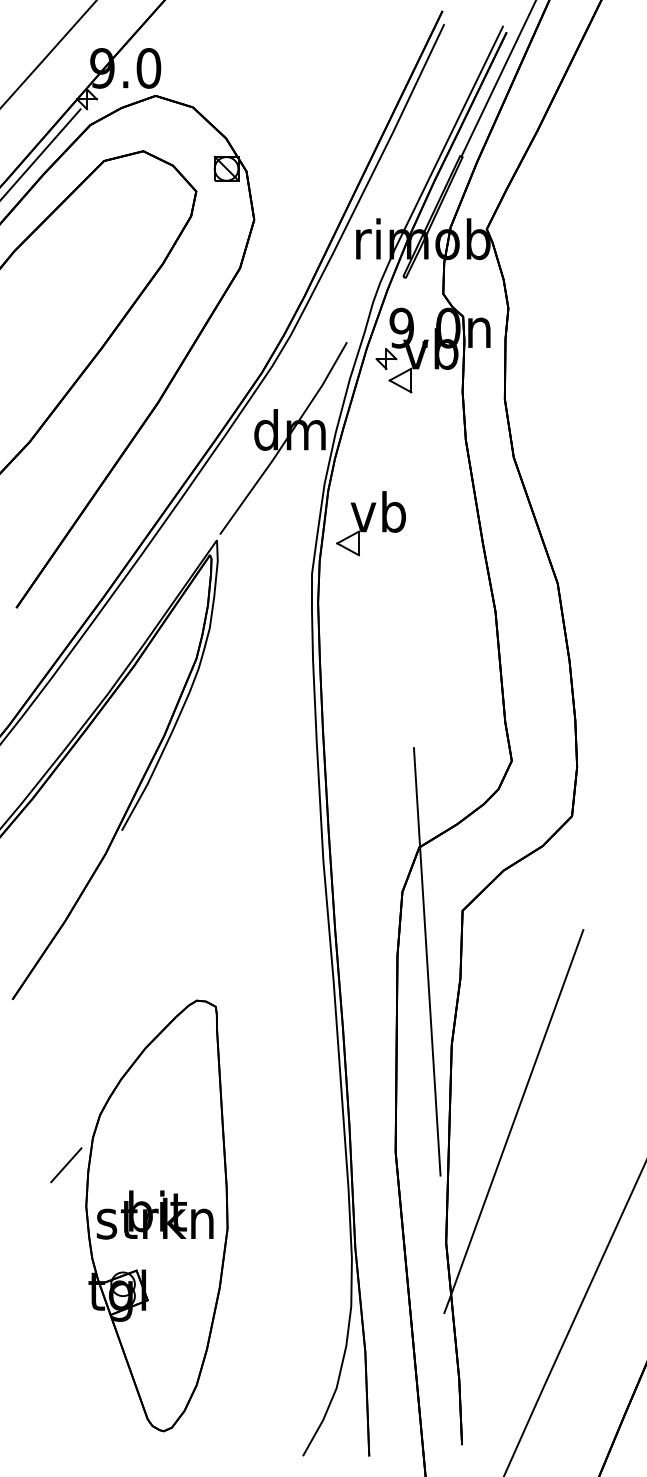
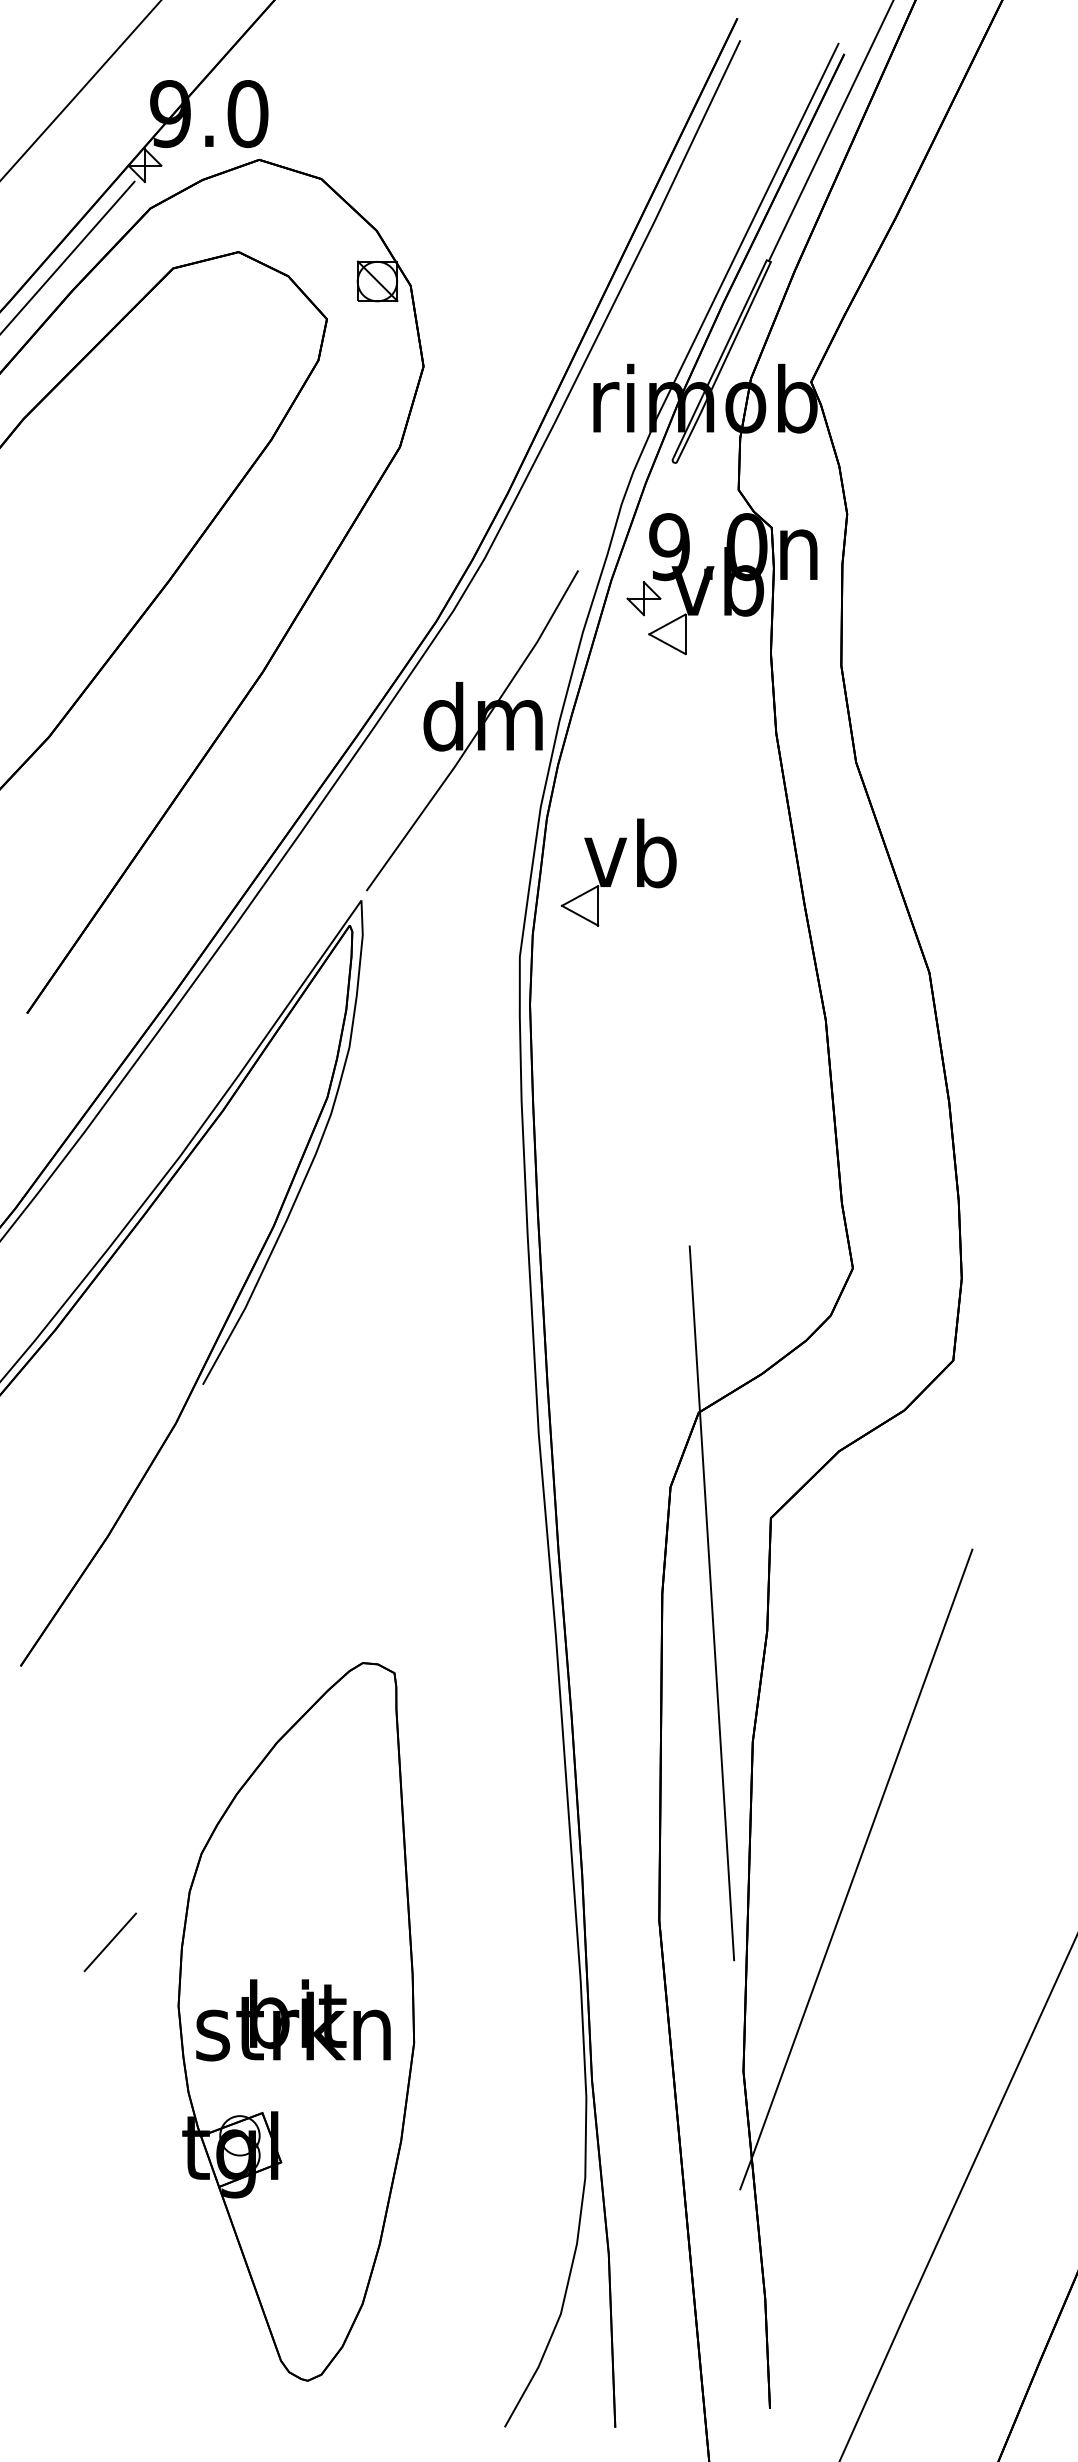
part: (156, 1215) -> (295, 2021), moved

